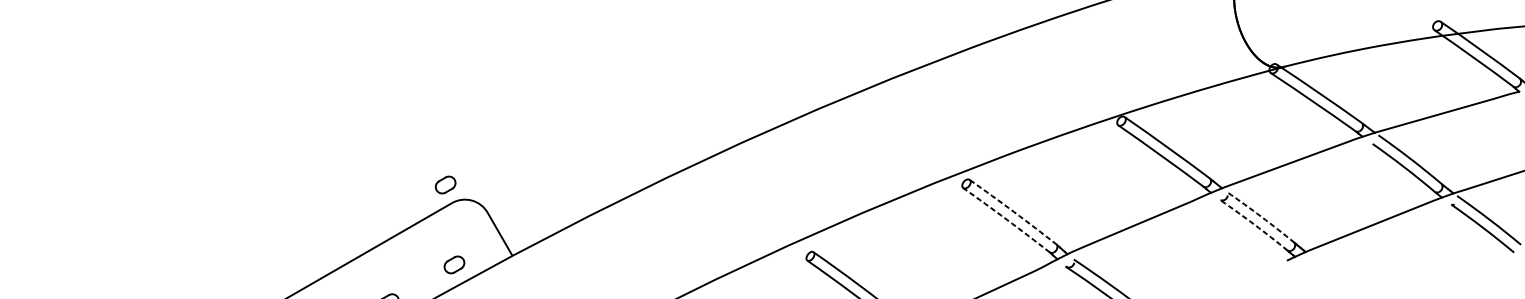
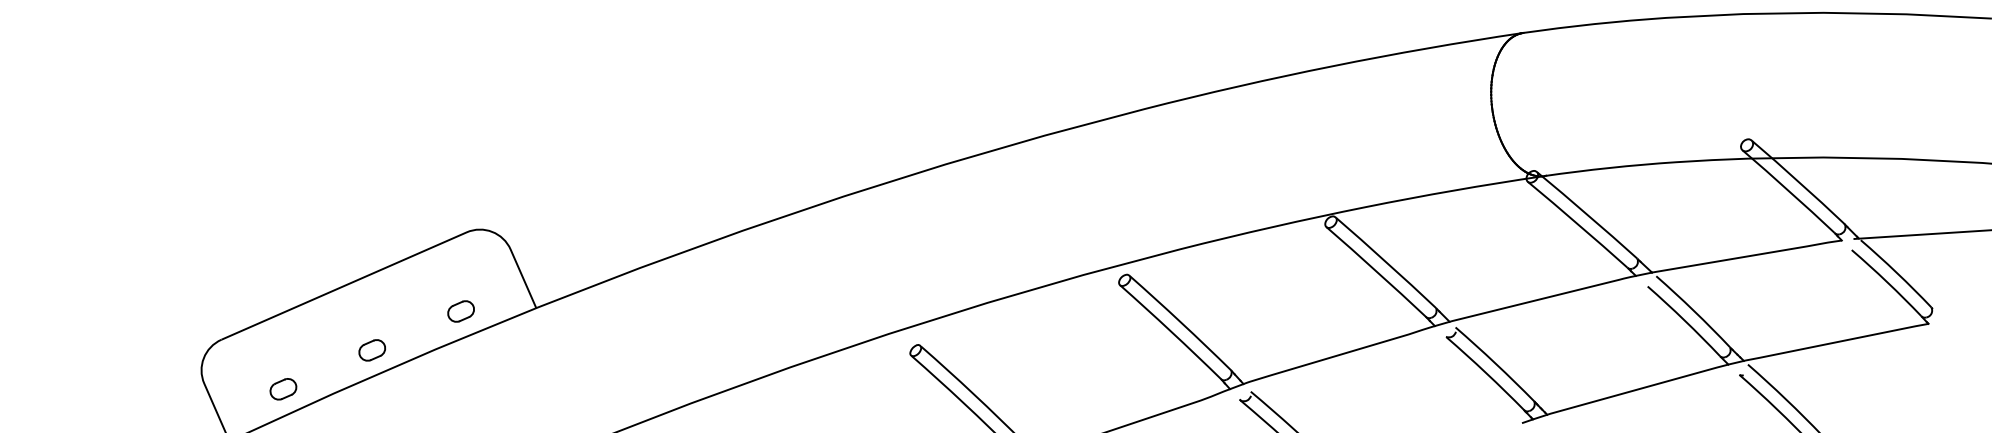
part: (445, 185) -> (460, 208), removed
arc: (1014, 211) -> (1181, 322), dashed -> solid
arc: (1261, 216) -> (1495, 363), dashed -> solid
arc: (1007, 219) -> (1171, 331), dashed -> solid
arc: (1255, 225) -> (1486, 373), dashed -> solid

